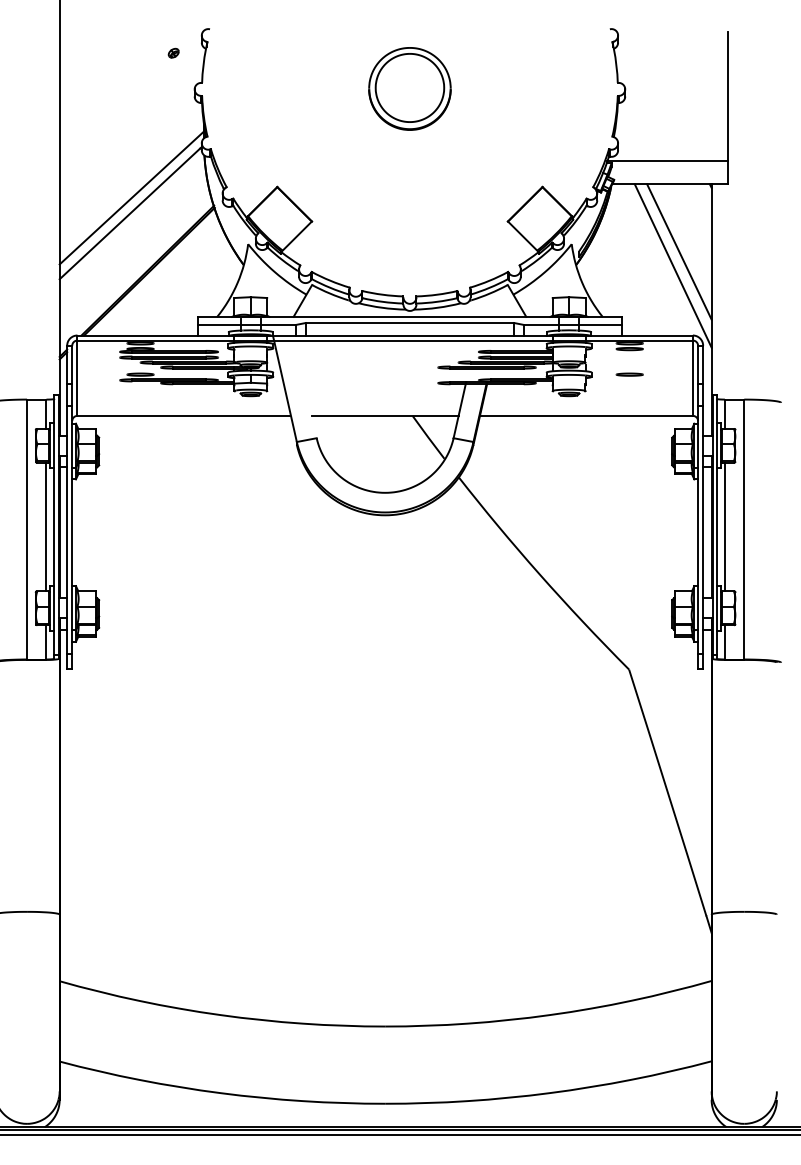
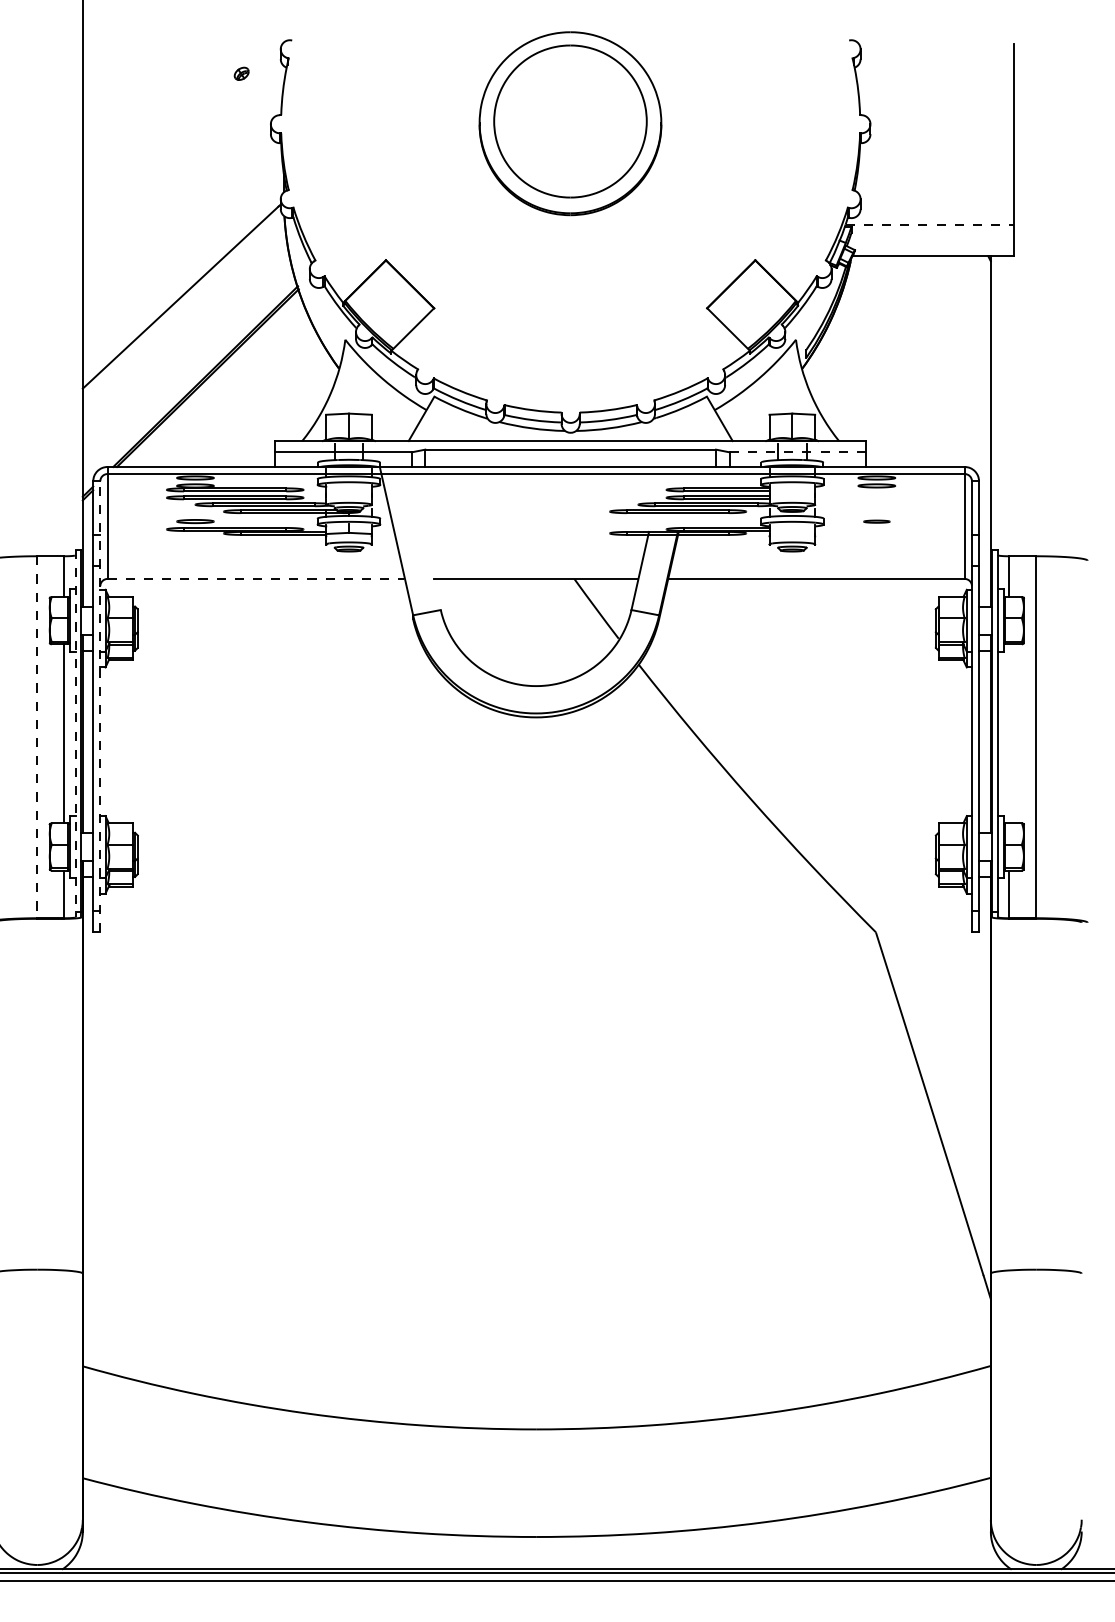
part: (409, 88) -> (570, 123), size x1.6
line: (668, 161) -> (930, 224), solid -> dashed
line: (131, 198) -> (183, 275), removed
line: (679, 251) -> (945, 350), removed
line: (672, 266) -> (936, 370), removed
line: (573, 325) -> (798, 452), solid -> dashed
part: (629, 374) -> (876, 521), size x0.7
line: (184, 415) -> (256, 578), solid -> dashed
line: (72, 507) -> (100, 706), solid -> dashed
line: (54, 526) -> (75, 733), solid -> dashed
line: (725, 526) -> (1009, 733), removed
line: (27, 529) -> (37, 737), solid -> dashed

